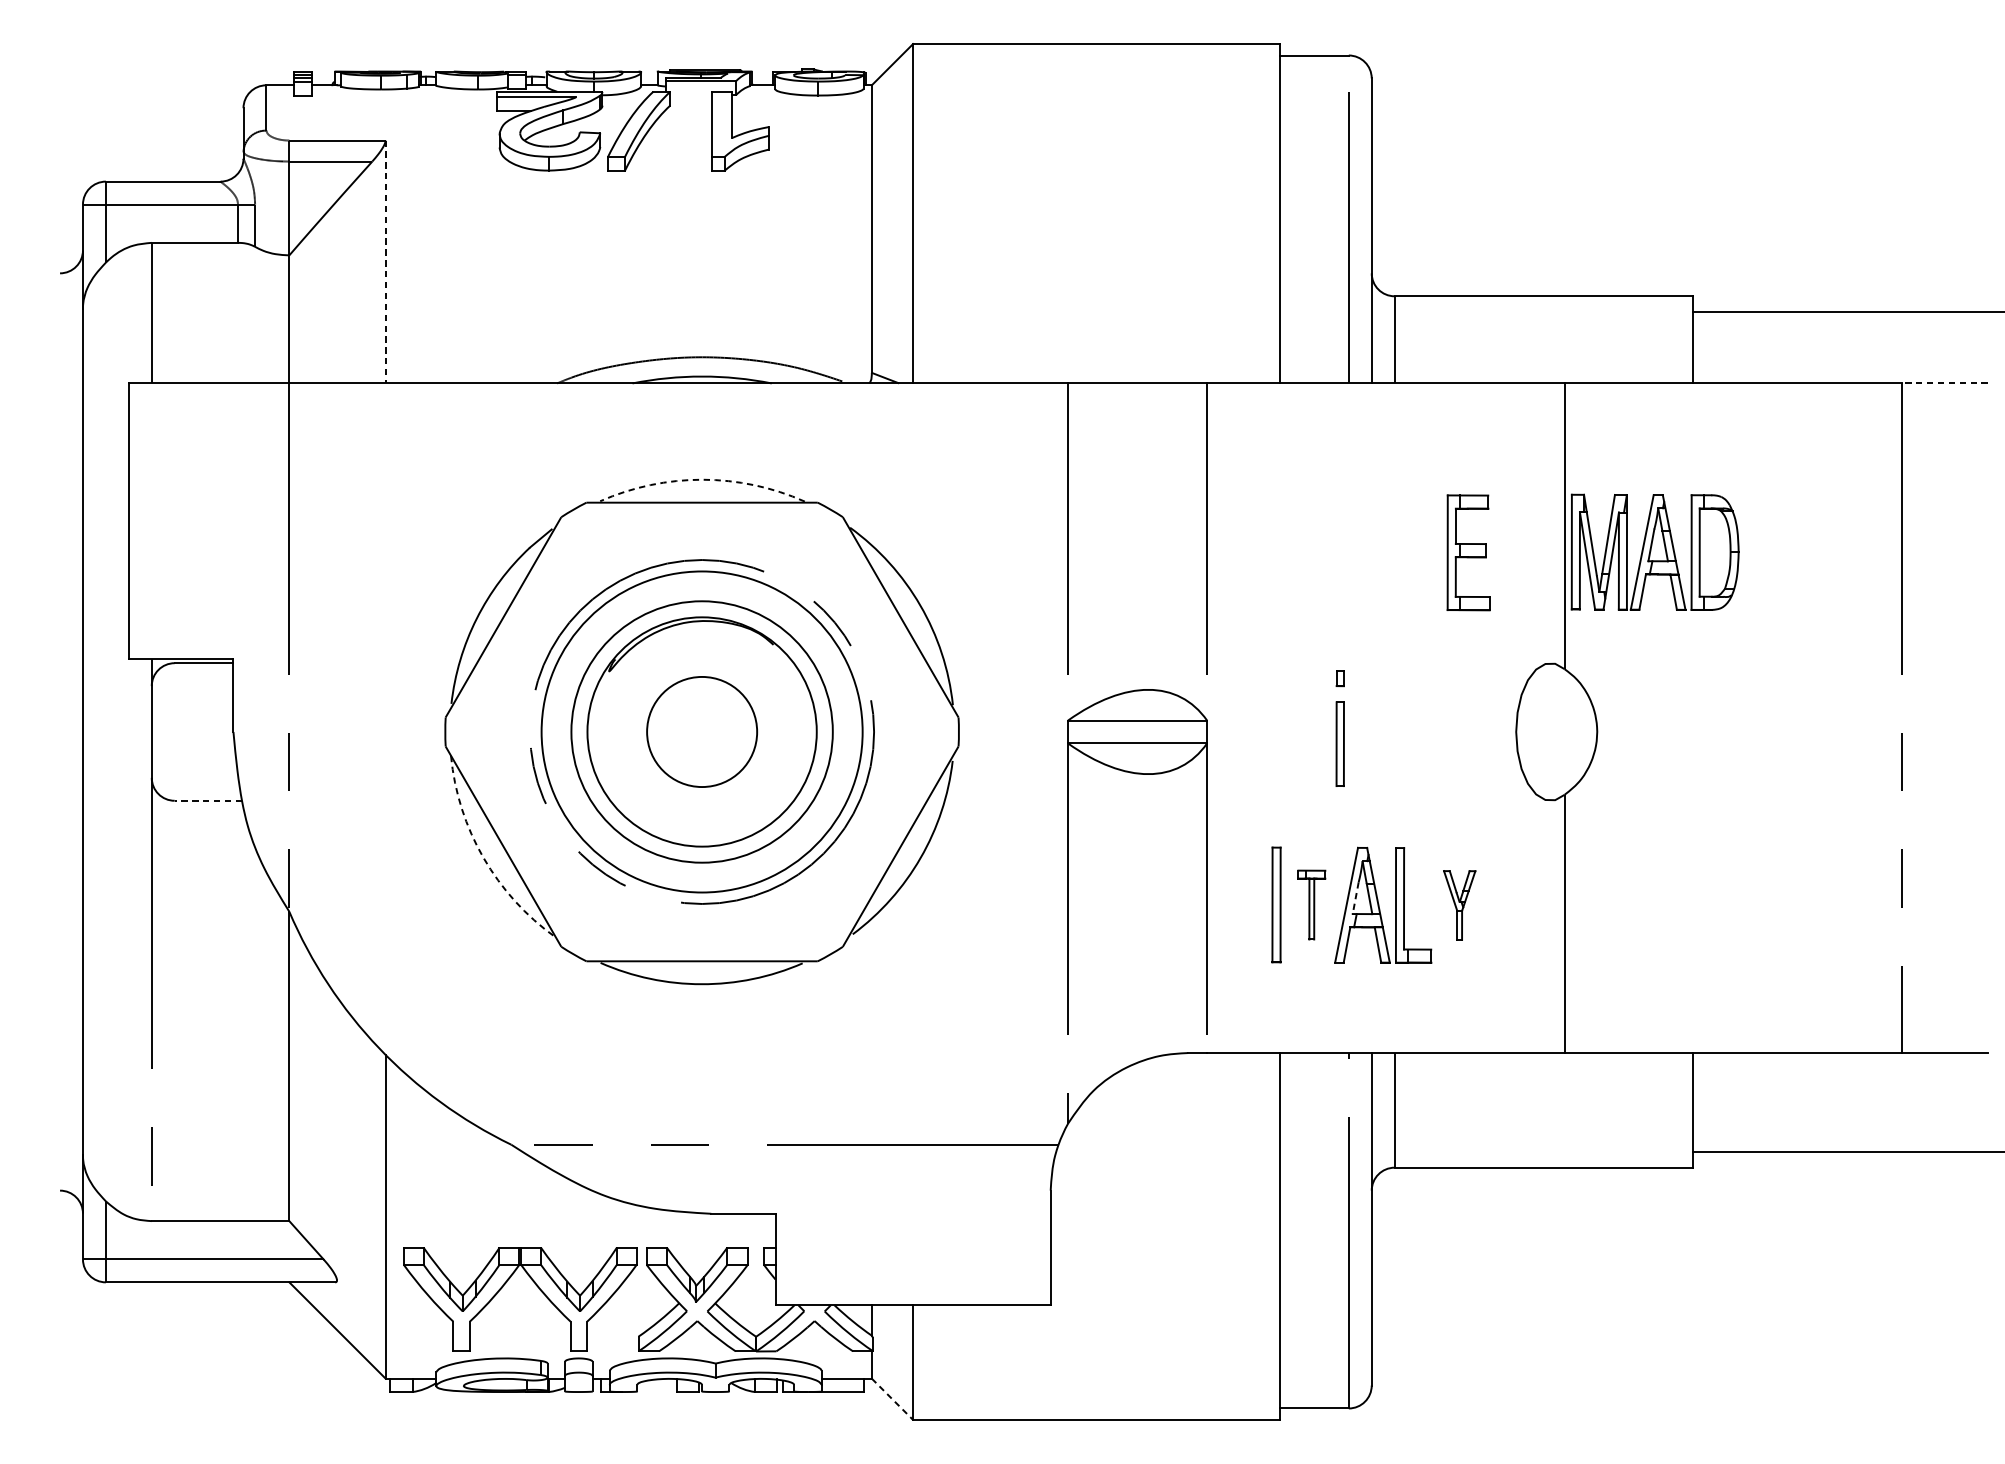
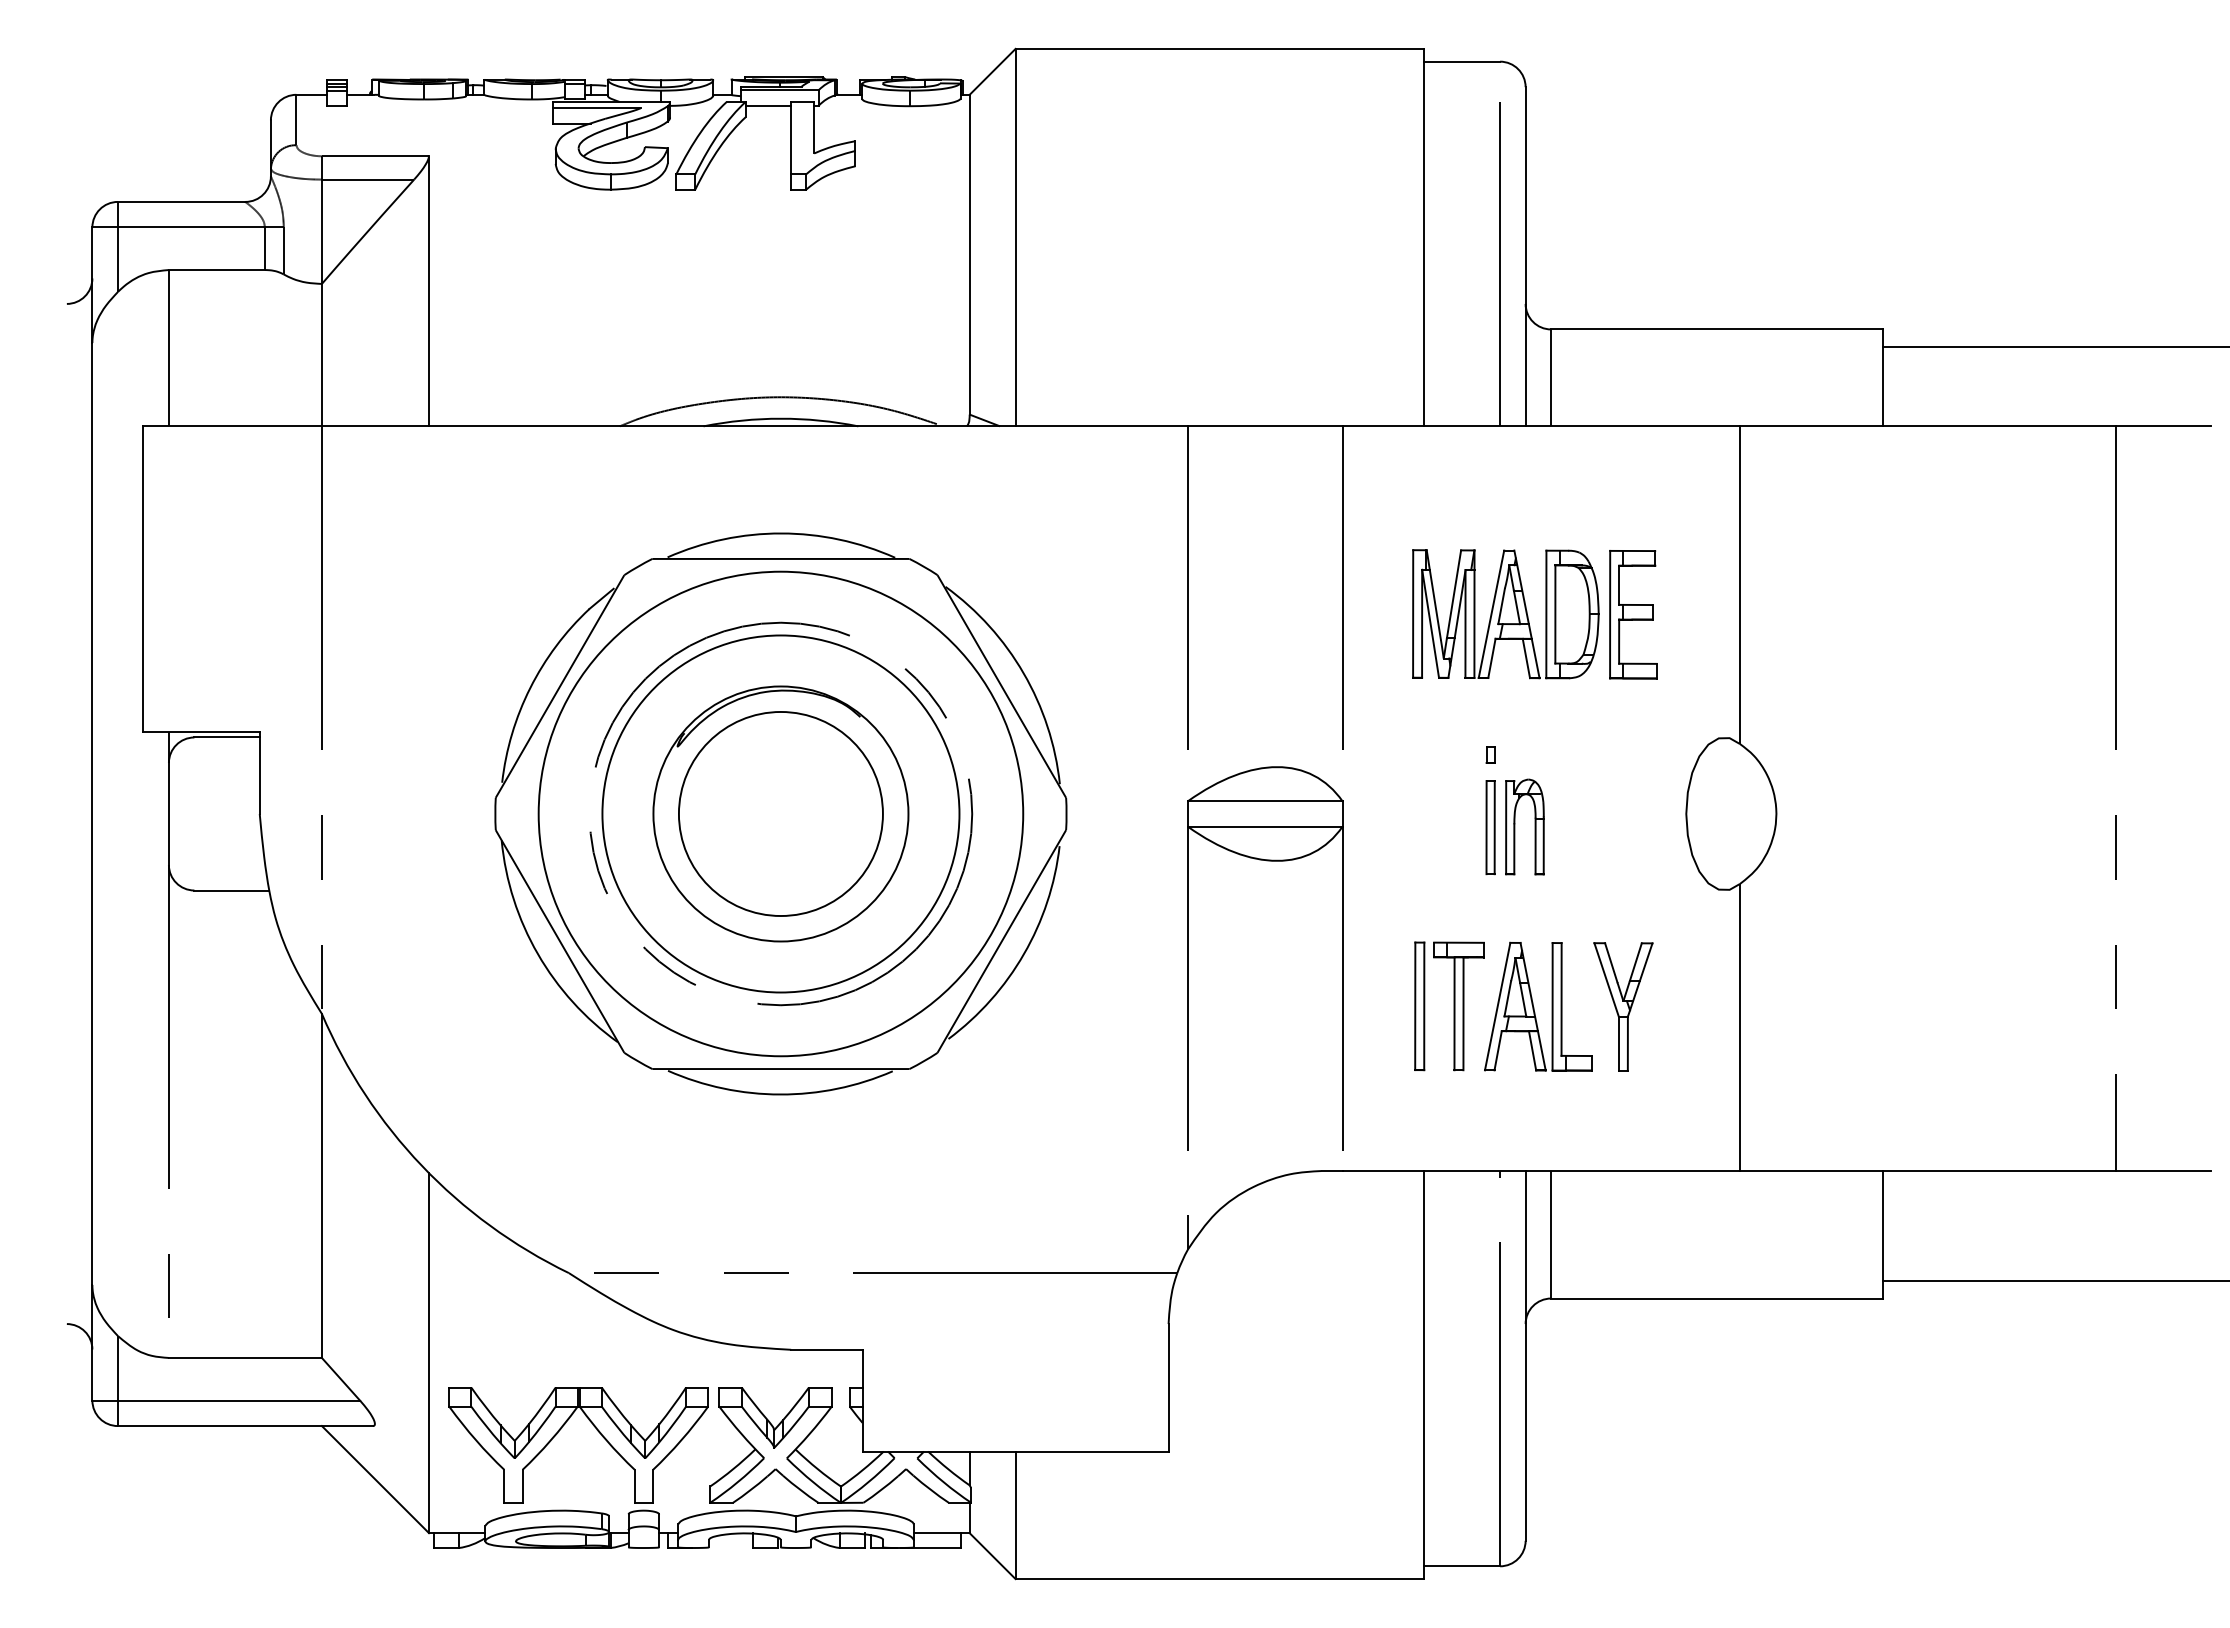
line: (690, 94) -> (768, 105), added
line: (386, 262) -> (429, 291), dashed -> solid
line: (1945, 383) -> (2163, 426), dashed -> solid
arc: (702, 479) -> (781, 533), dashed -> solid
part: (1654, 552) -> (1505, 614), moved
circle: (701, 731) -> (780, 813), size x1.67
circle: (701, 731) -> (780, 813), size x1.67
part: (1362, 743) -> (1515, 826), added
line: (208, 800) -> (231, 890), dashed -> solid
arc: (483, 858) -> (537, 954), dashed -> solid
line: (1355, 897) -> (1507, 998), dashed -> solid
part: (1311, 905) -> (1458, 1006), size x1.67
part: (1459, 905) -> (1623, 1006), size x1.67
line: (892, 1399) -> (992, 1556), dashed -> solid

